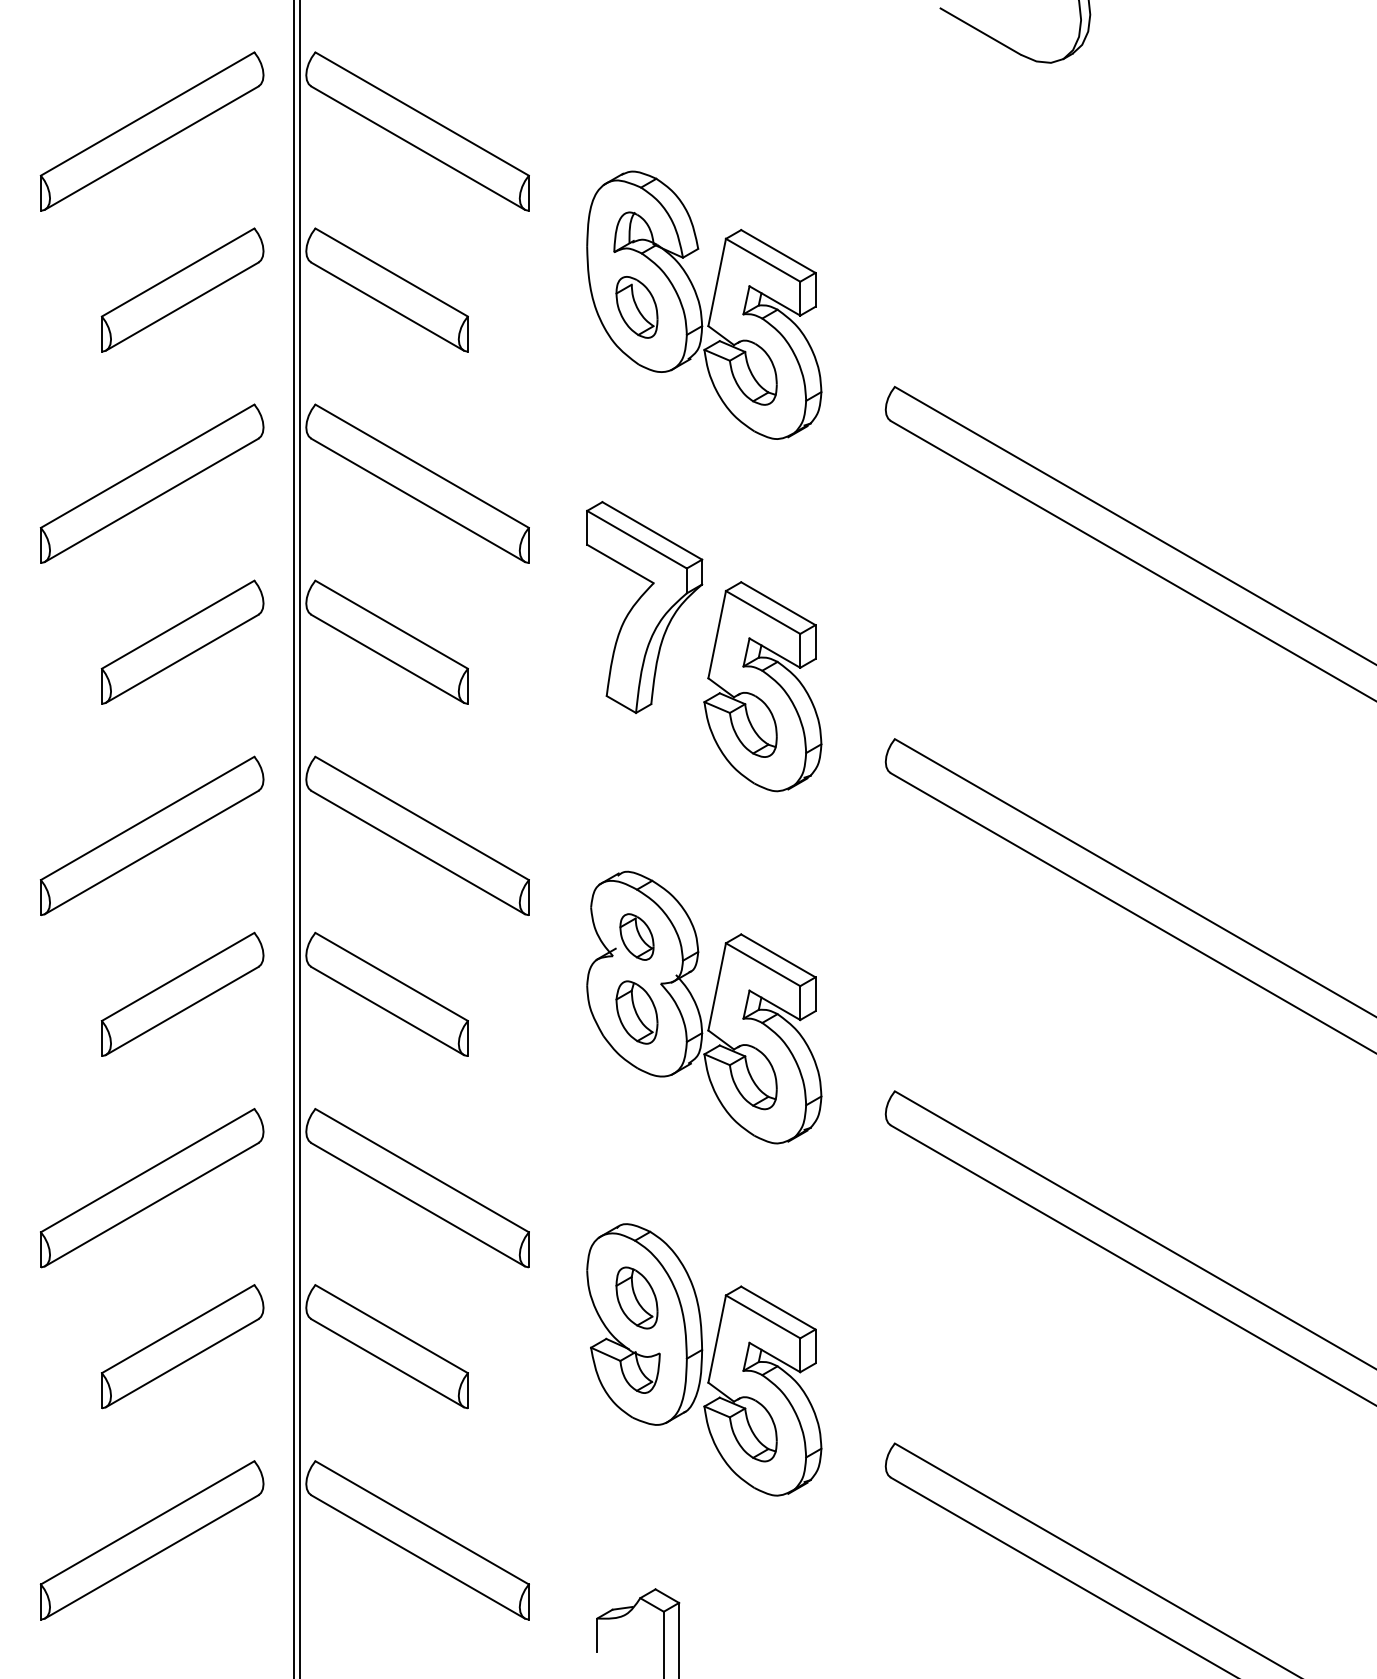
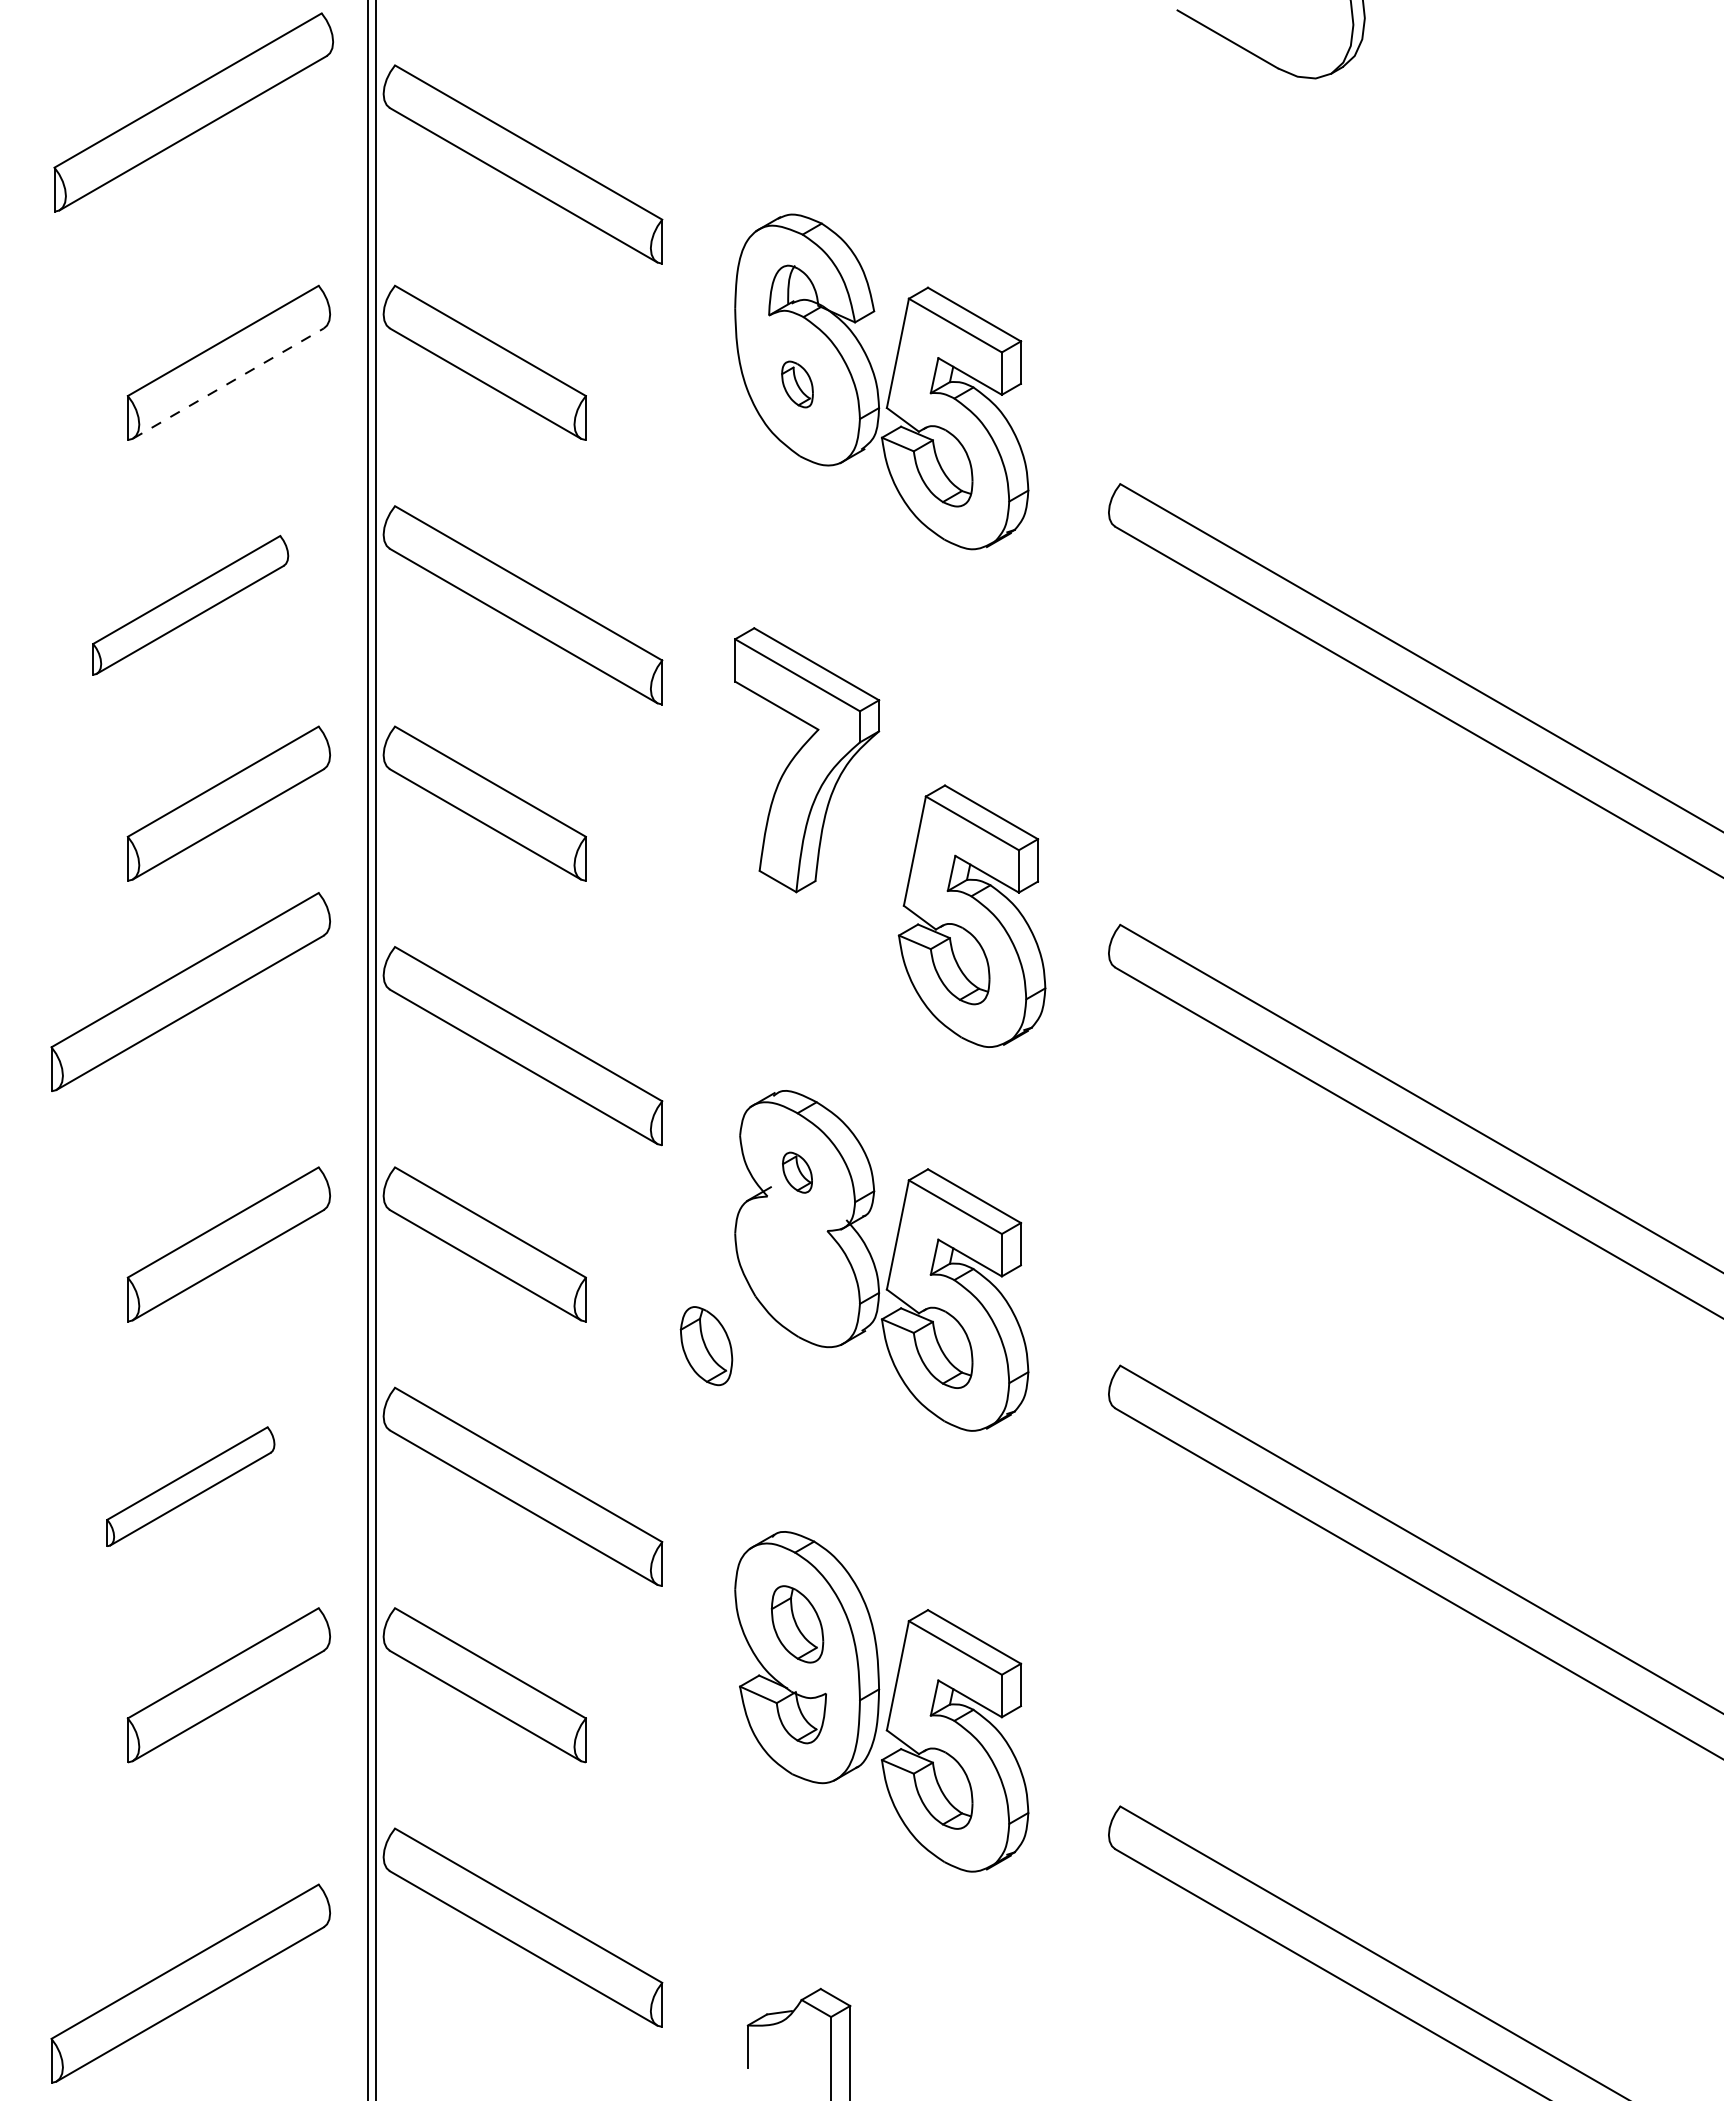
part: (151, 131) -> (193, 112), moved
line: (182, 306) -> (228, 383), solid -> dashed
part: (636, 307) -> (797, 384), size x0.6
part: (151, 483) -> (190, 605), size x0.7
part: (762, 686) -> (971, 915), moved
part: (151, 835) -> (190, 991), moved
part: (636, 936) -> (797, 1172), size x0.7
part: (636, 1012) -> (706, 1346), moved
part: (151, 1187) -> (190, 1486), size x0.6
part: (151, 1540) -> (190, 1983), moved

